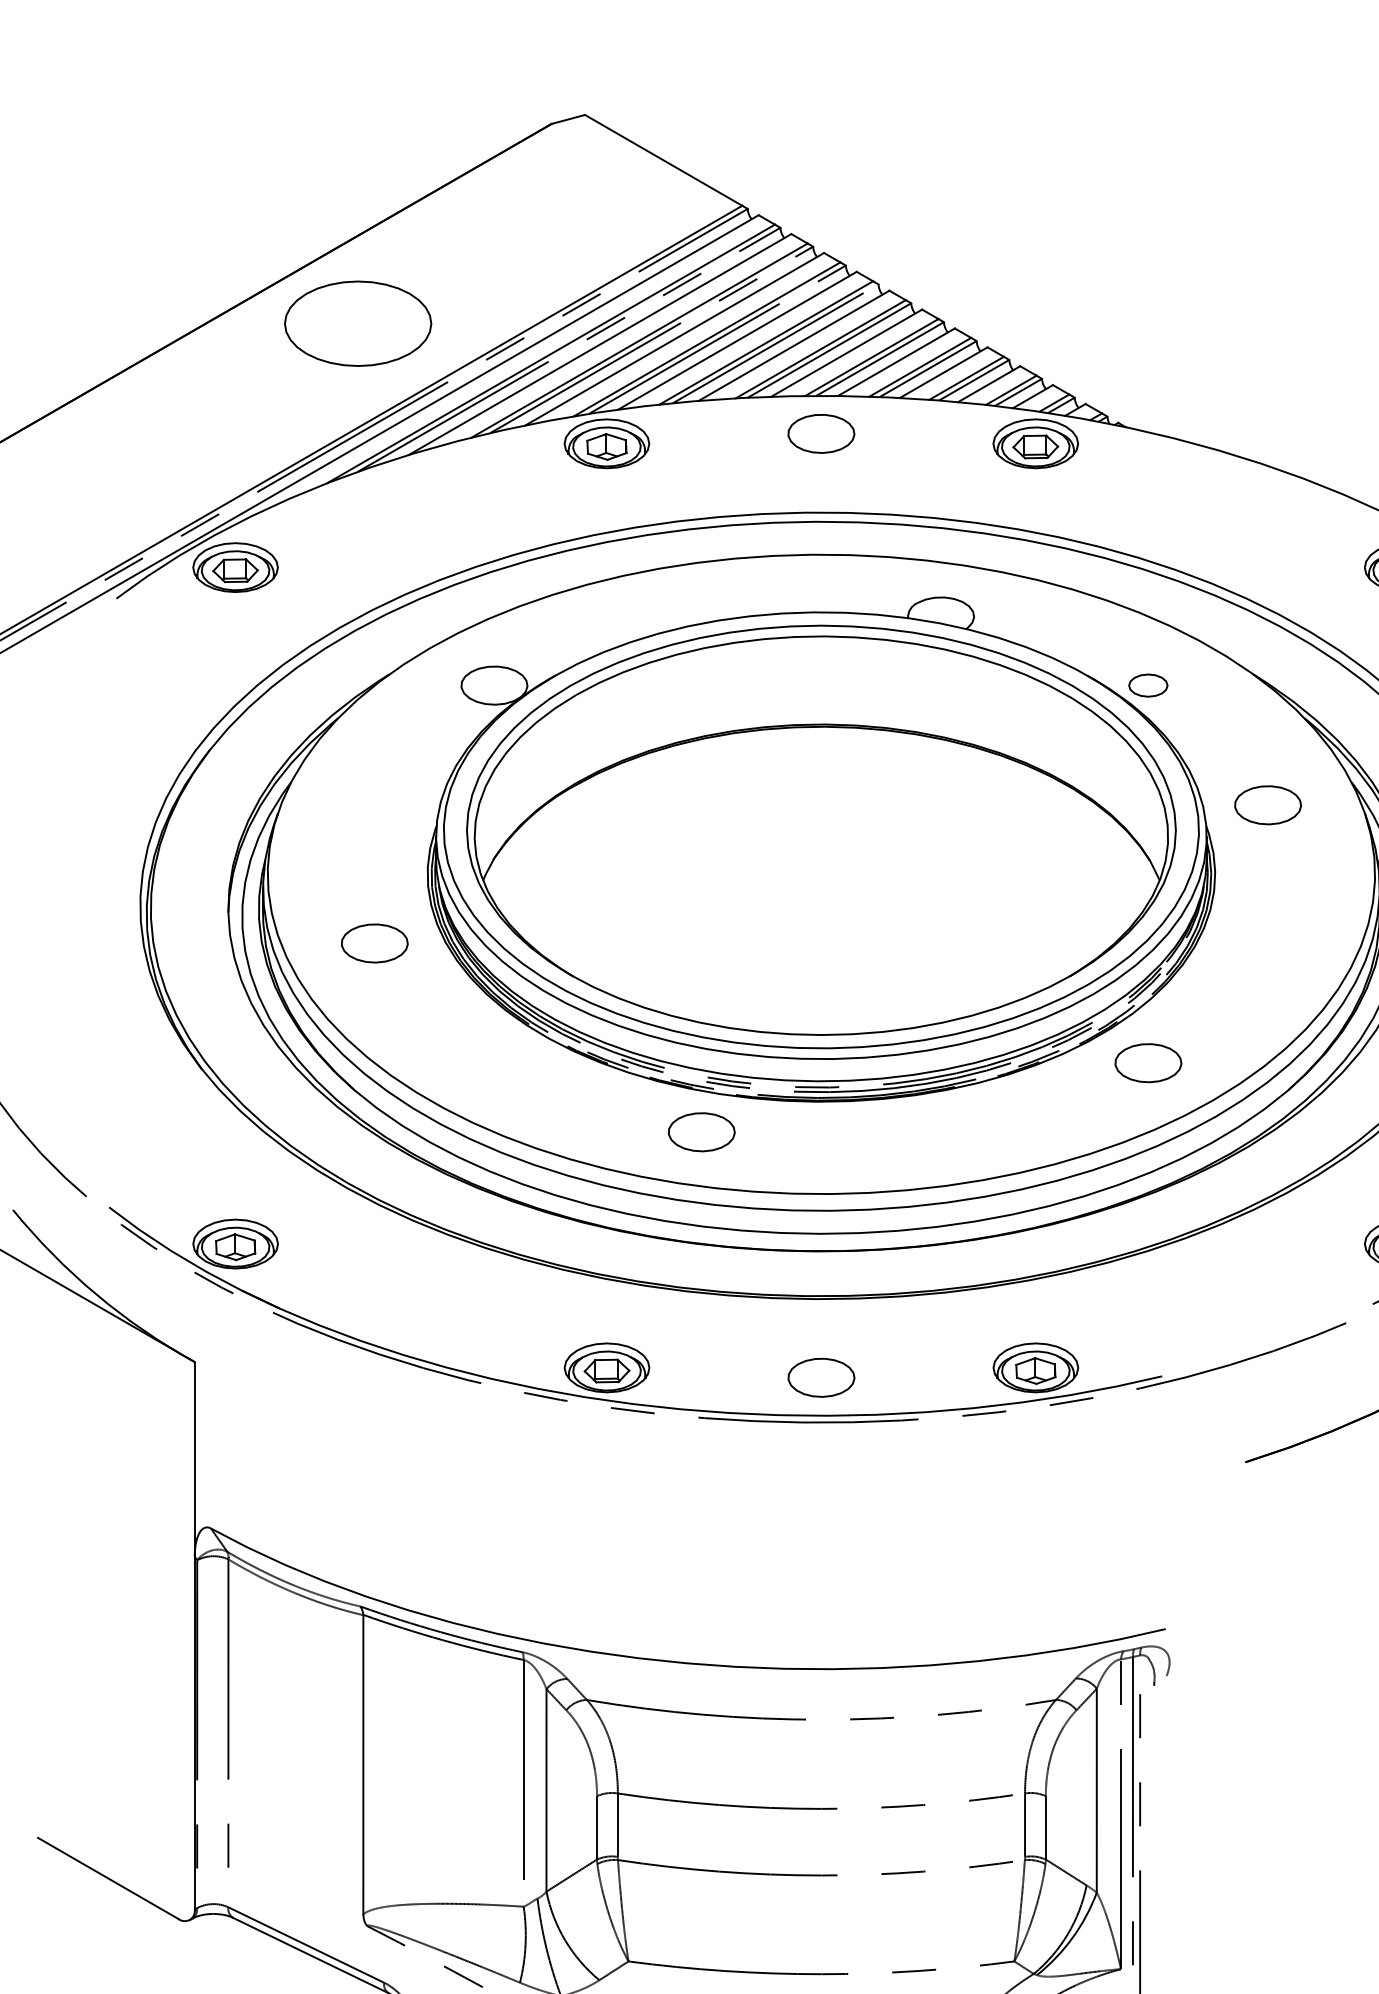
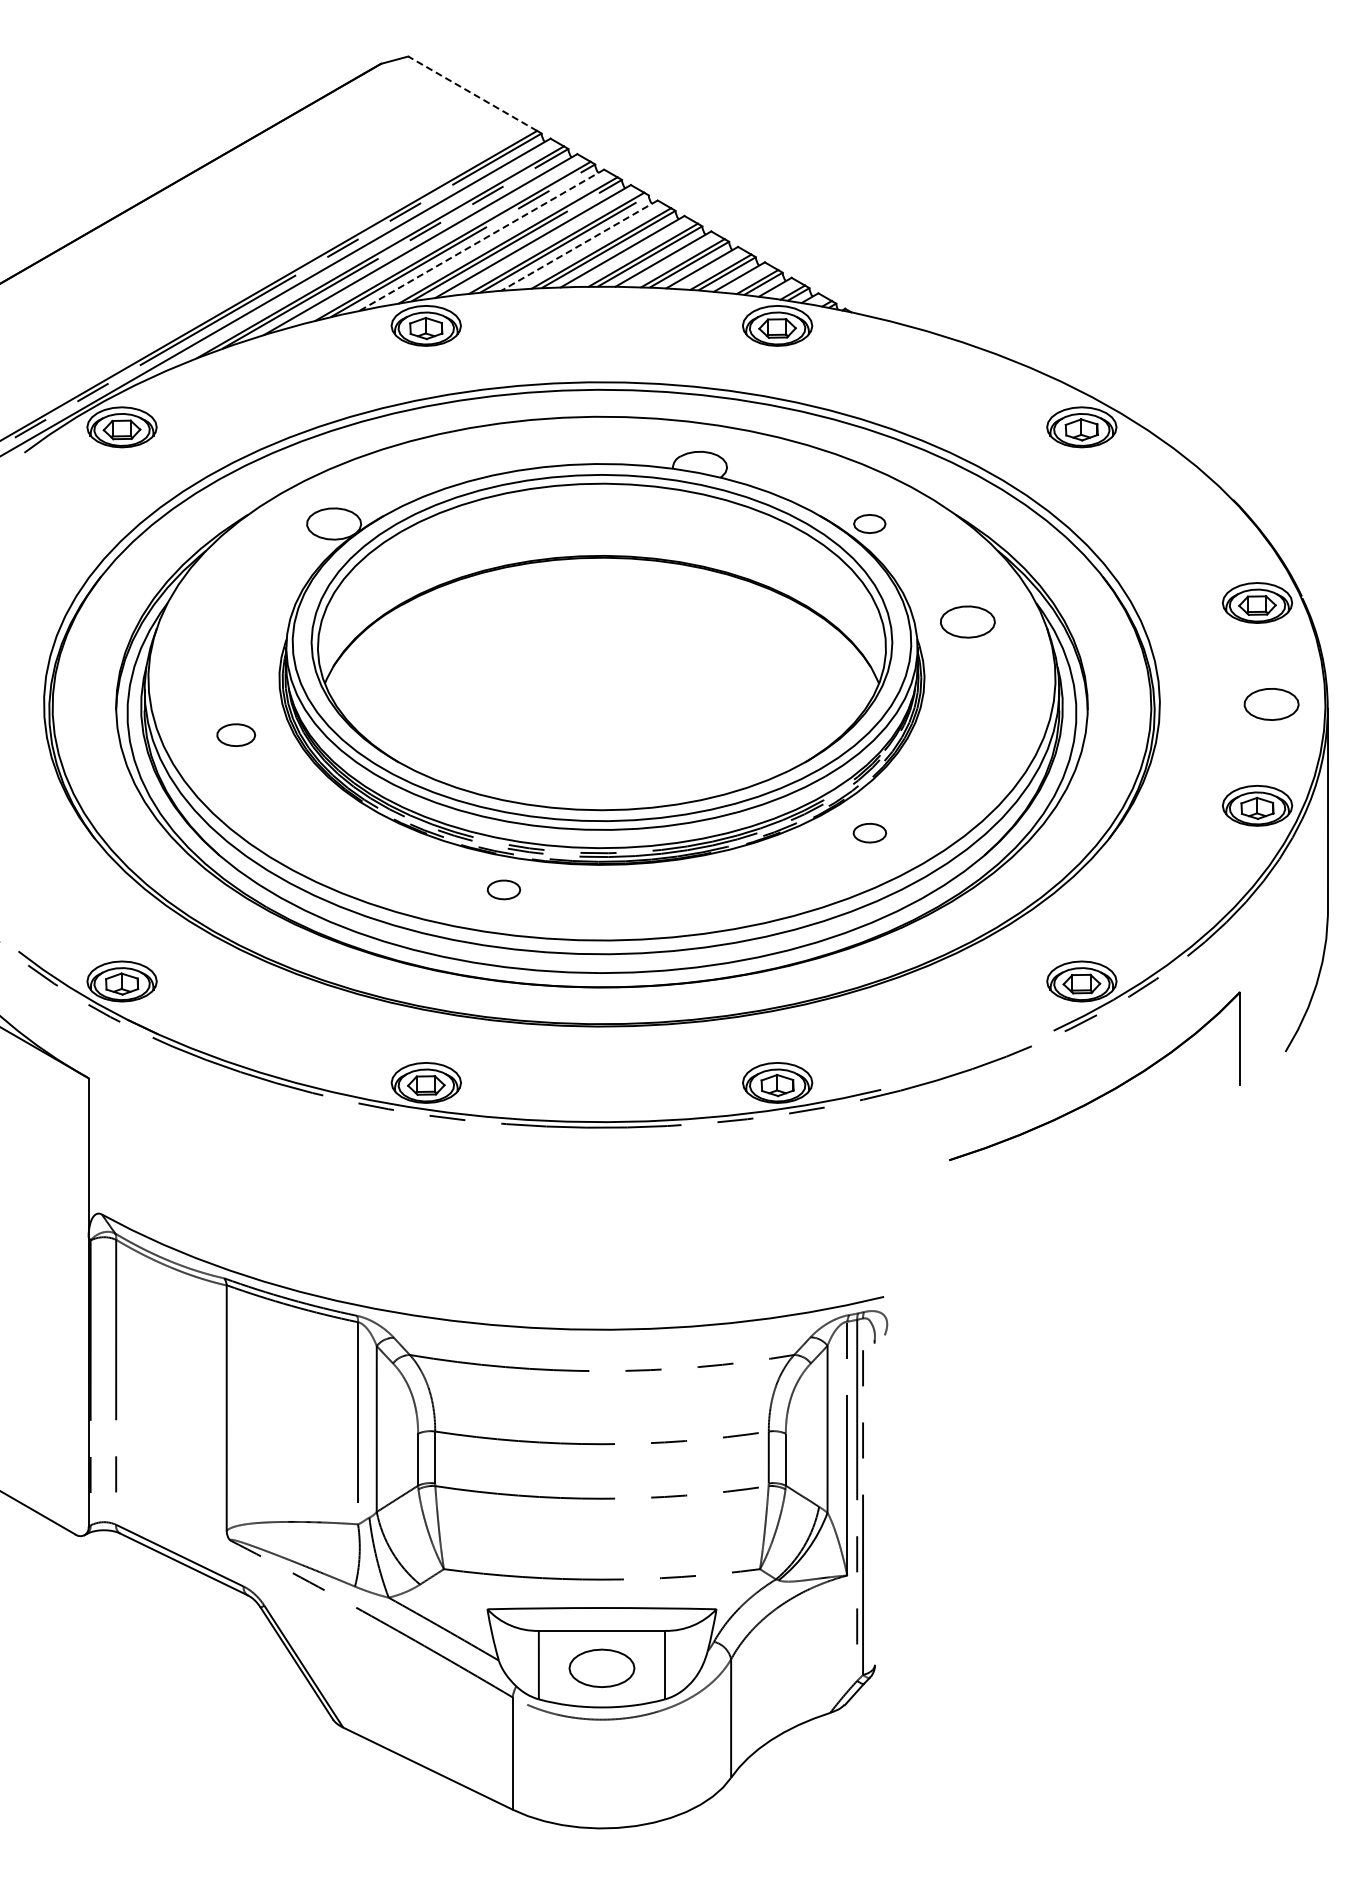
line: (663, 160) -> (472, 93), solid -> dashed
part: (358, 323) -> (222, 227), removed
line: (674, 339) -> (481, 240), solid -> dashed
line: (793, 345) -> (579, 245), solid -> dashed
part: (820, 433) -> (601, 317), removed
part: (375, 942) -> (236, 734), size x0.7
part: (1147, 1062) -> (869, 832), size x0.6
part: (701, 1131) -> (503, 889), size x0.6
part: (820, 1377) -> (601, 1090), removed

